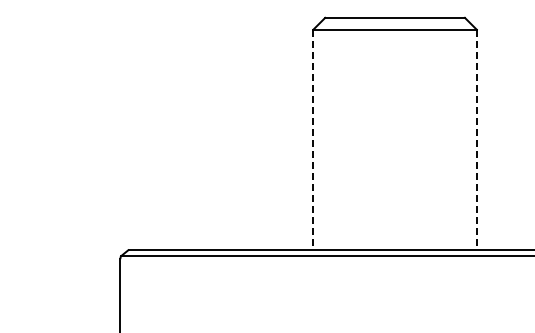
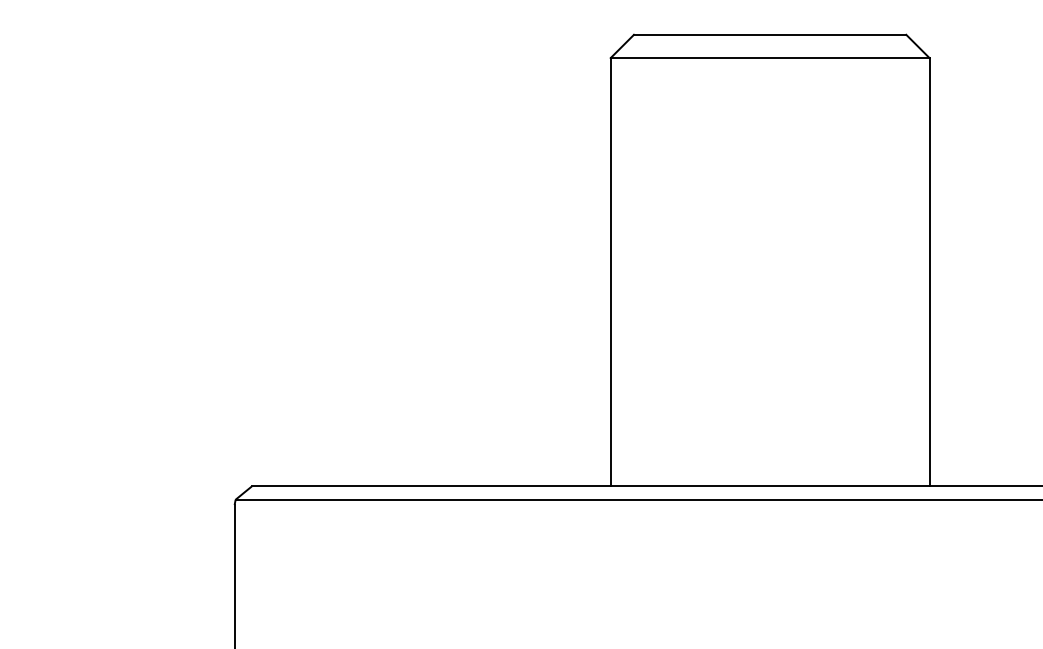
line: (313, 139) -> (611, 271), dashed -> solid
line: (476, 139) -> (928, 271), dashed -> solid

